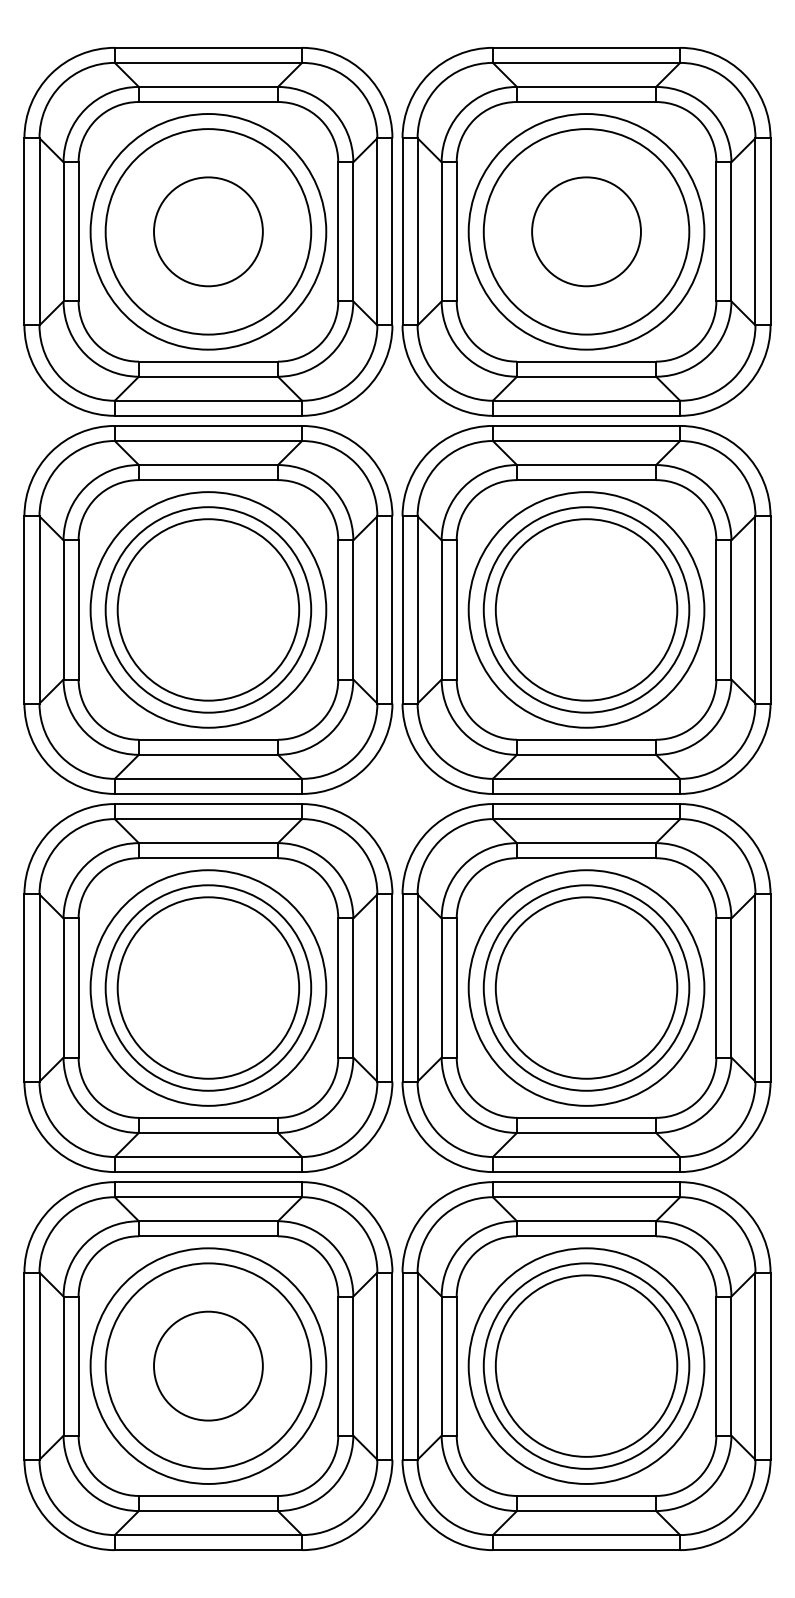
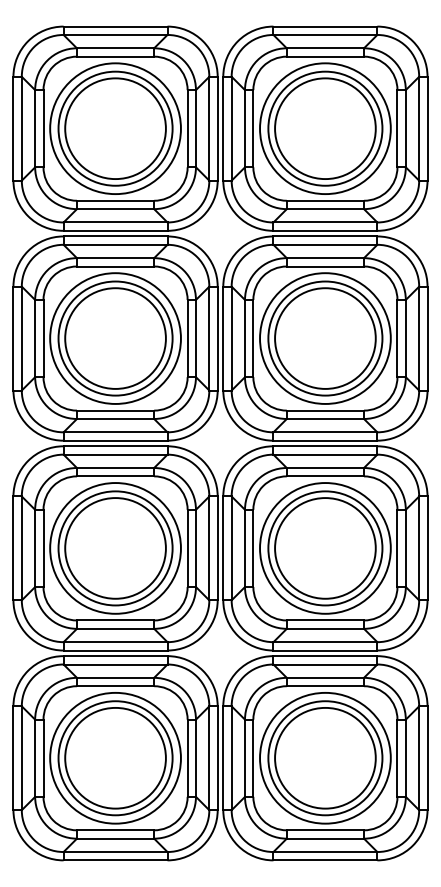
circle: (208, 231) -> (115, 128), size x1.67
circle: (586, 231) -> (325, 128), size x1.67
circle: (208, 1364) -> (115, 757), size x1.67

